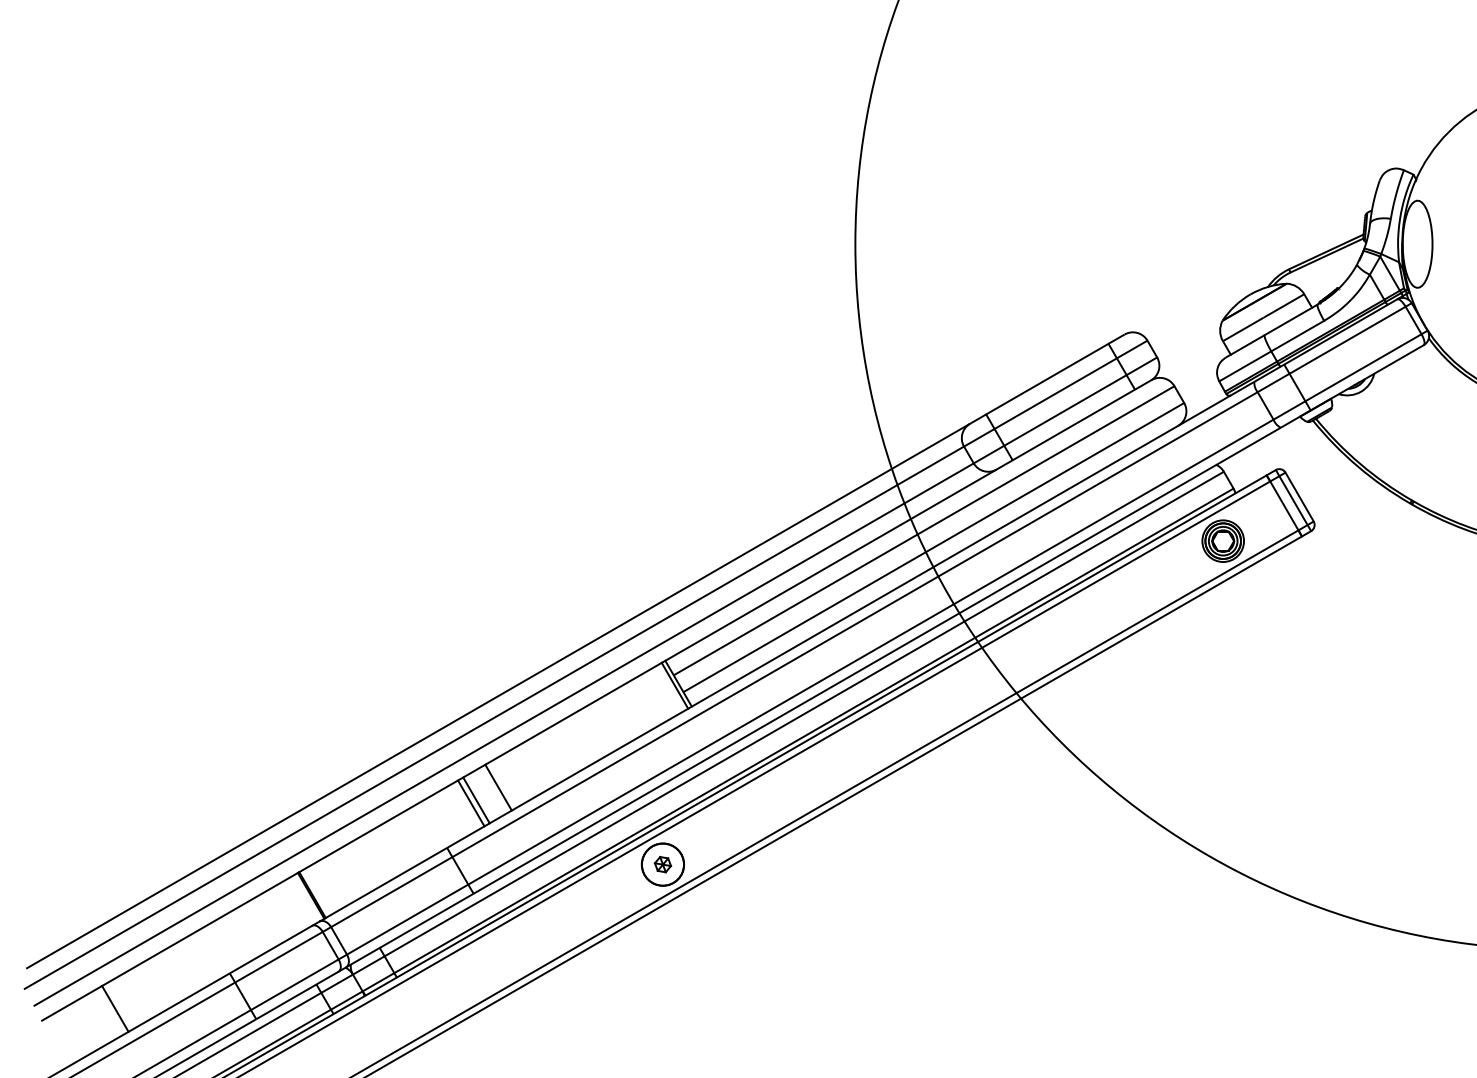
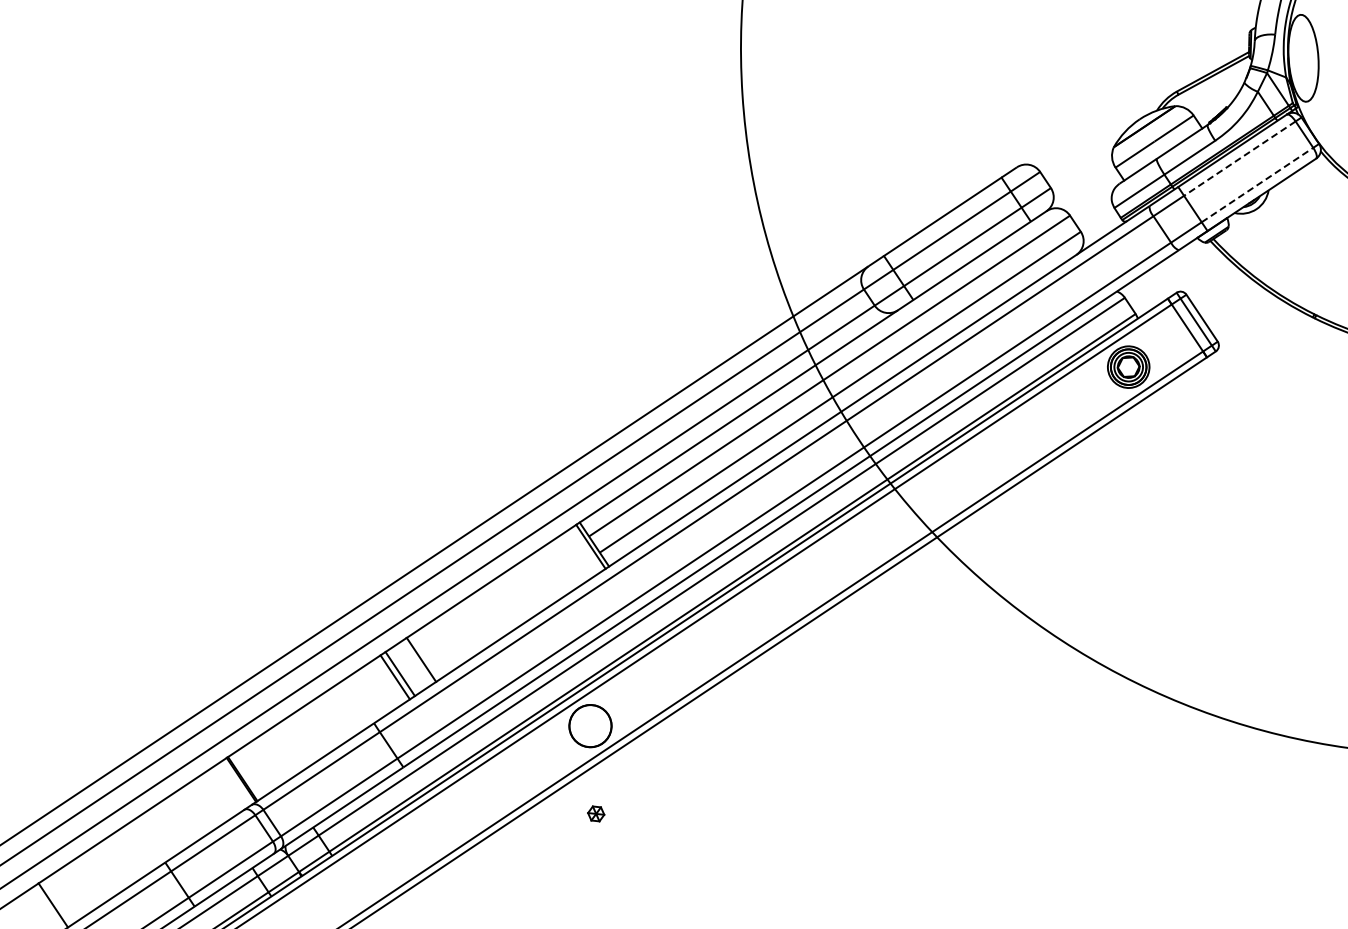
line: (1347, 340) -> (1239, 158), solid -> dashed
line: (1363, 367) -> (1257, 184), solid -> dashed
part: (662, 864) -> (595, 813), moved

